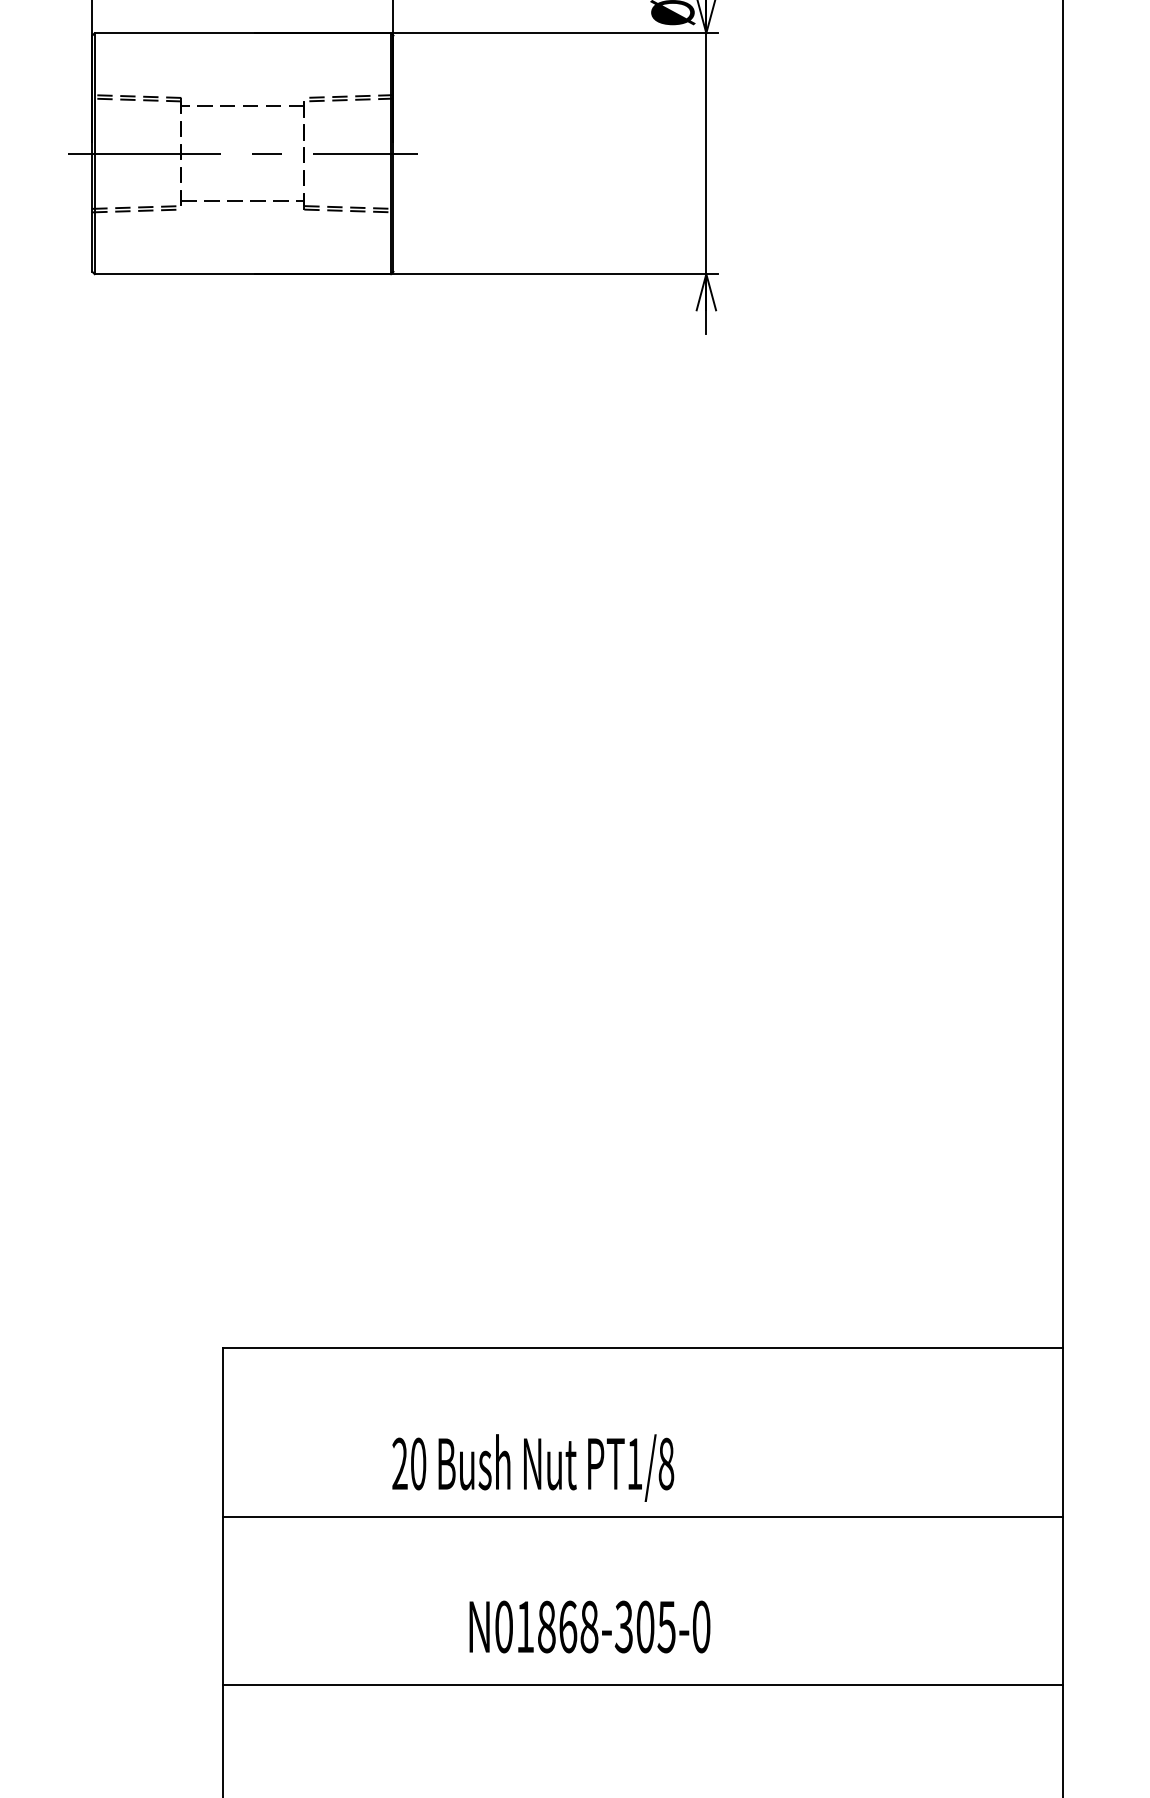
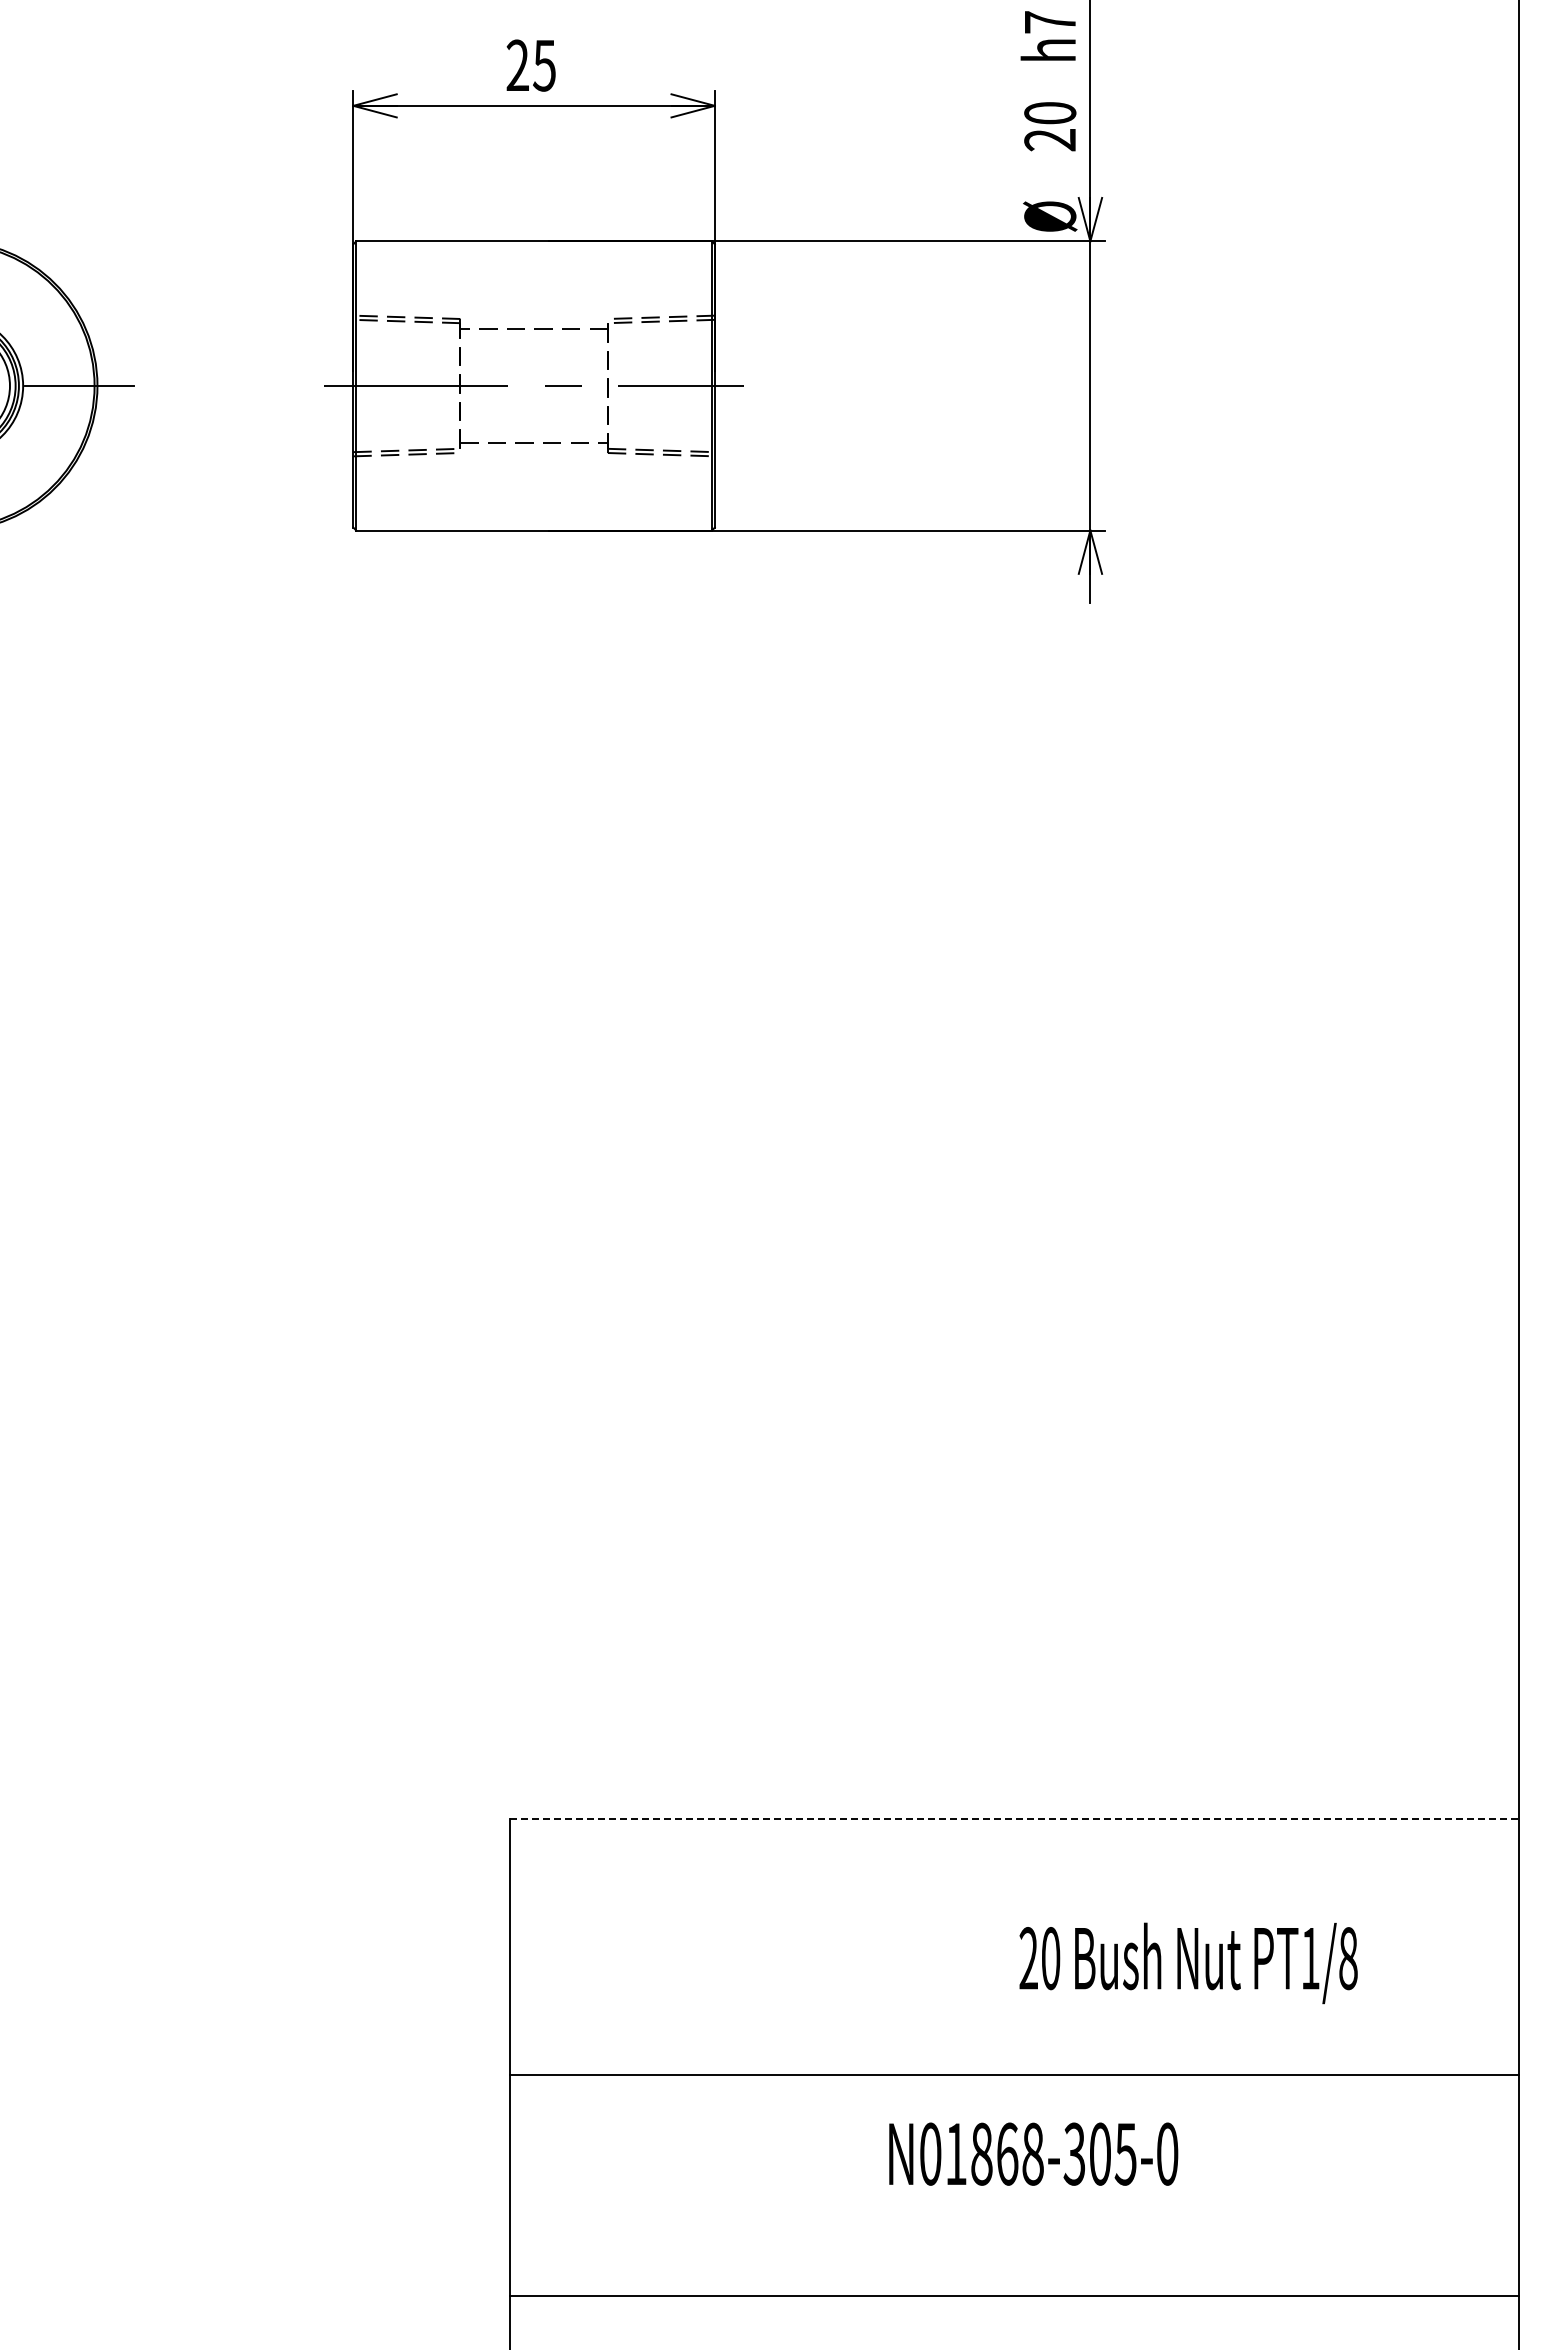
line: (643, 1348) -> (1014, 1819), solid -> dashed
text: (533, 1468) -> (1188, 1963), moved
line: (642, 1516) -> (1013, 2074), moved
text: (589, 1626) -> (1033, 2153), moved
line: (642, 1685) -> (1013, 2296), moved

